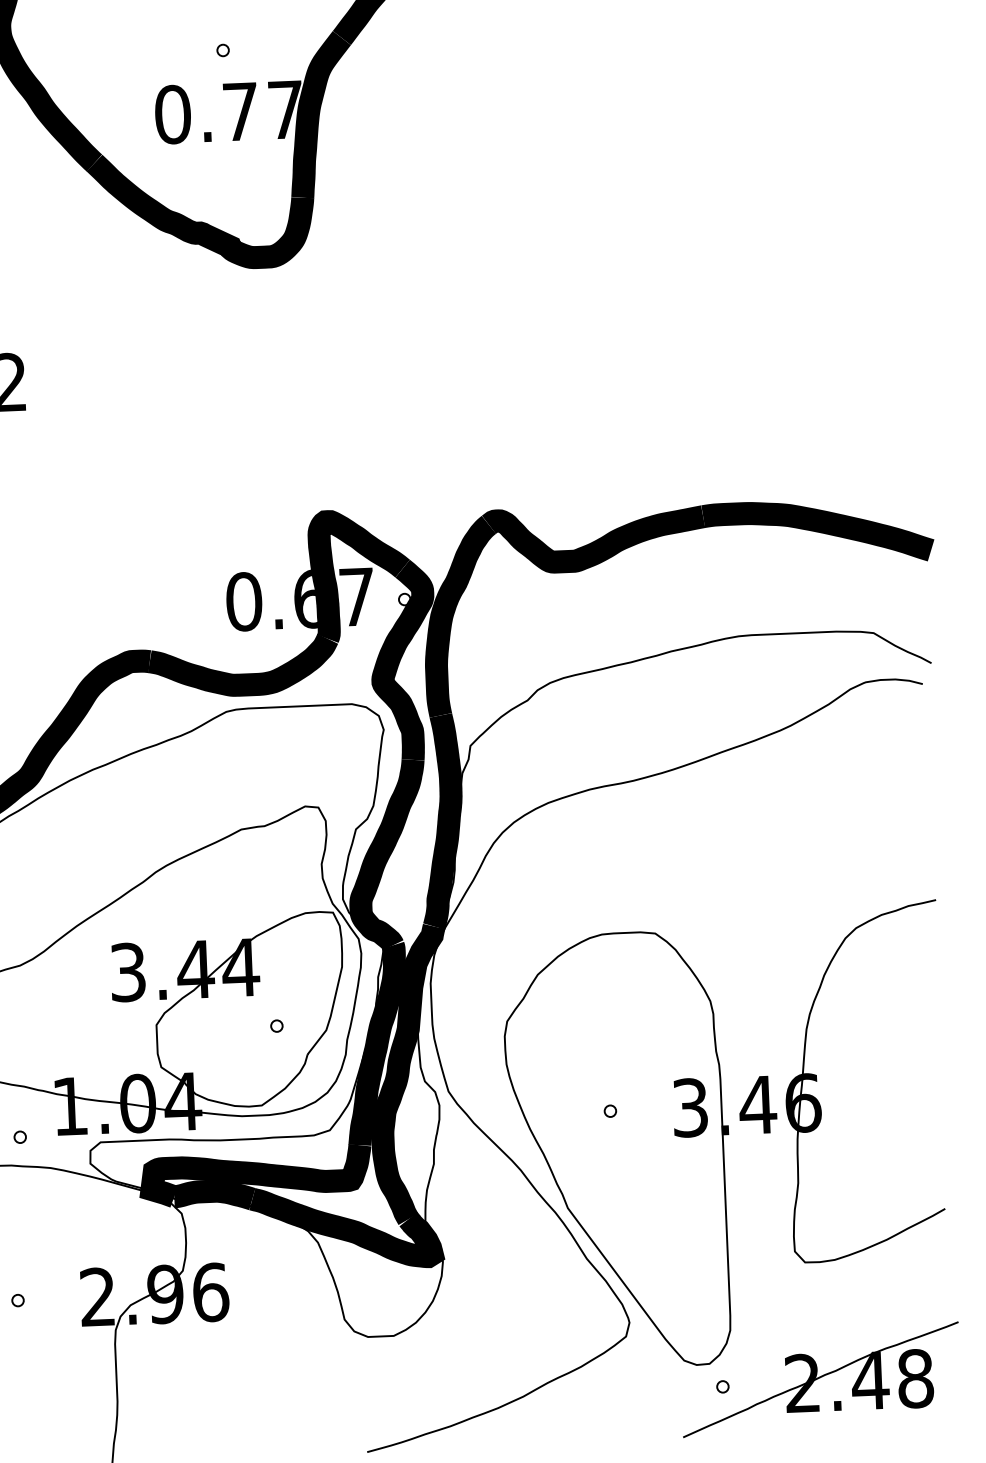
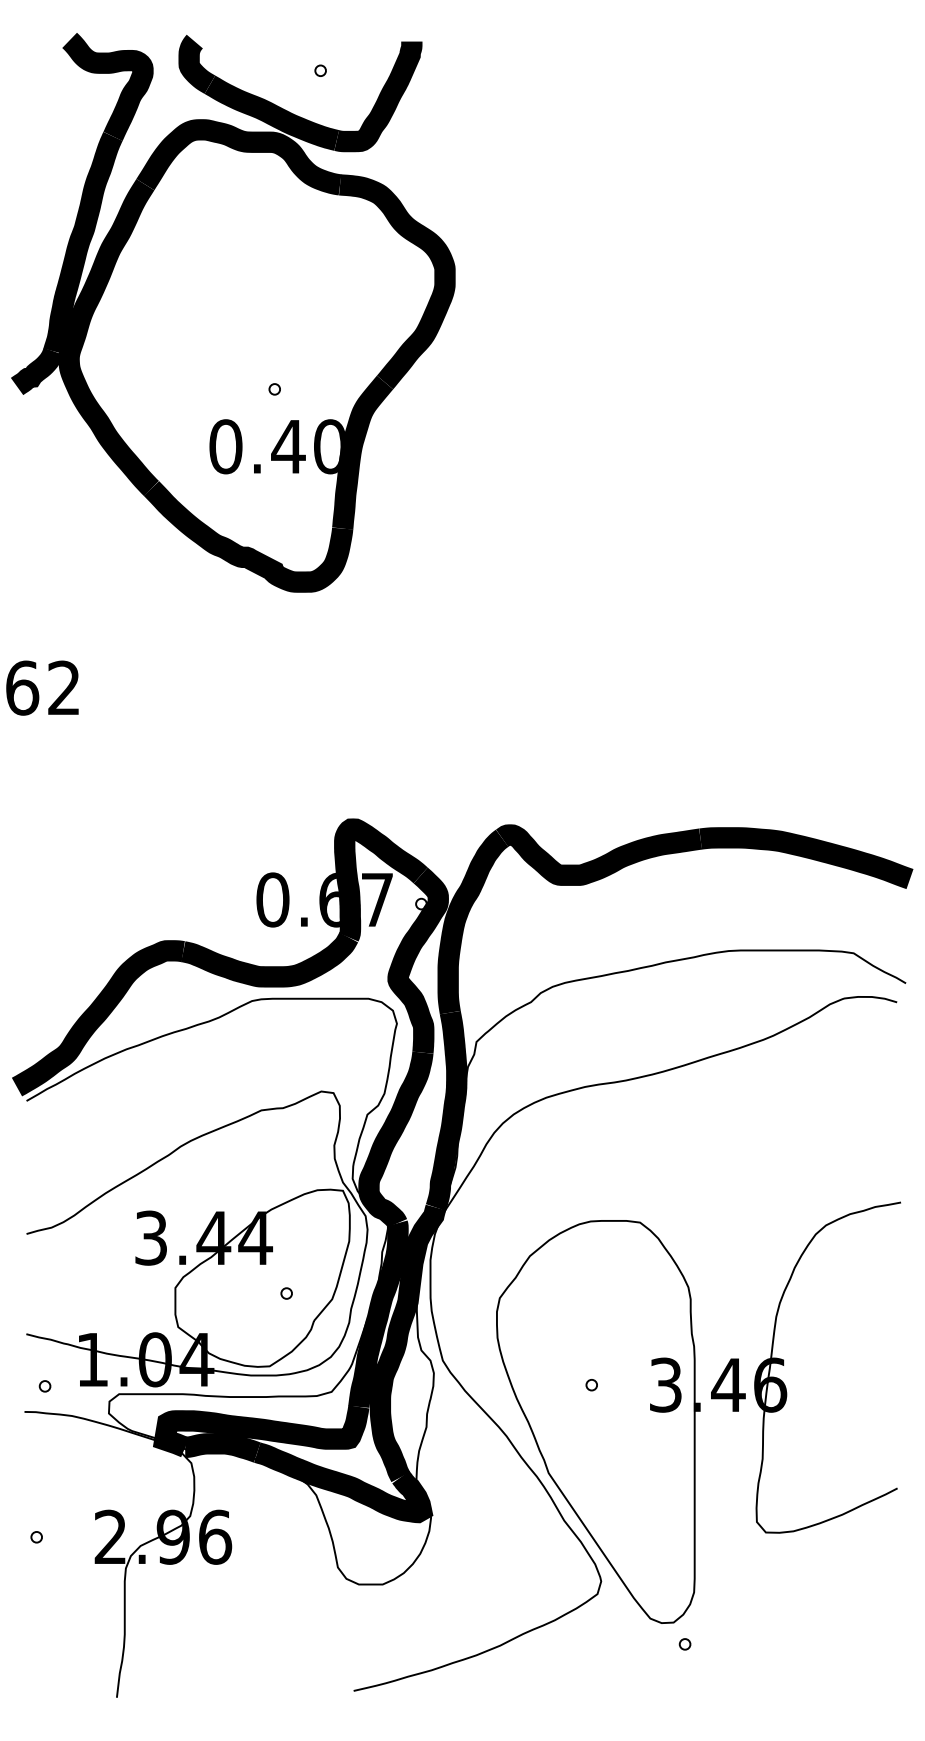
text: (262, 110) -> (308, 446), 0.77 -> 0.40
part: (820, 1379) -> (775, 1641), removed

